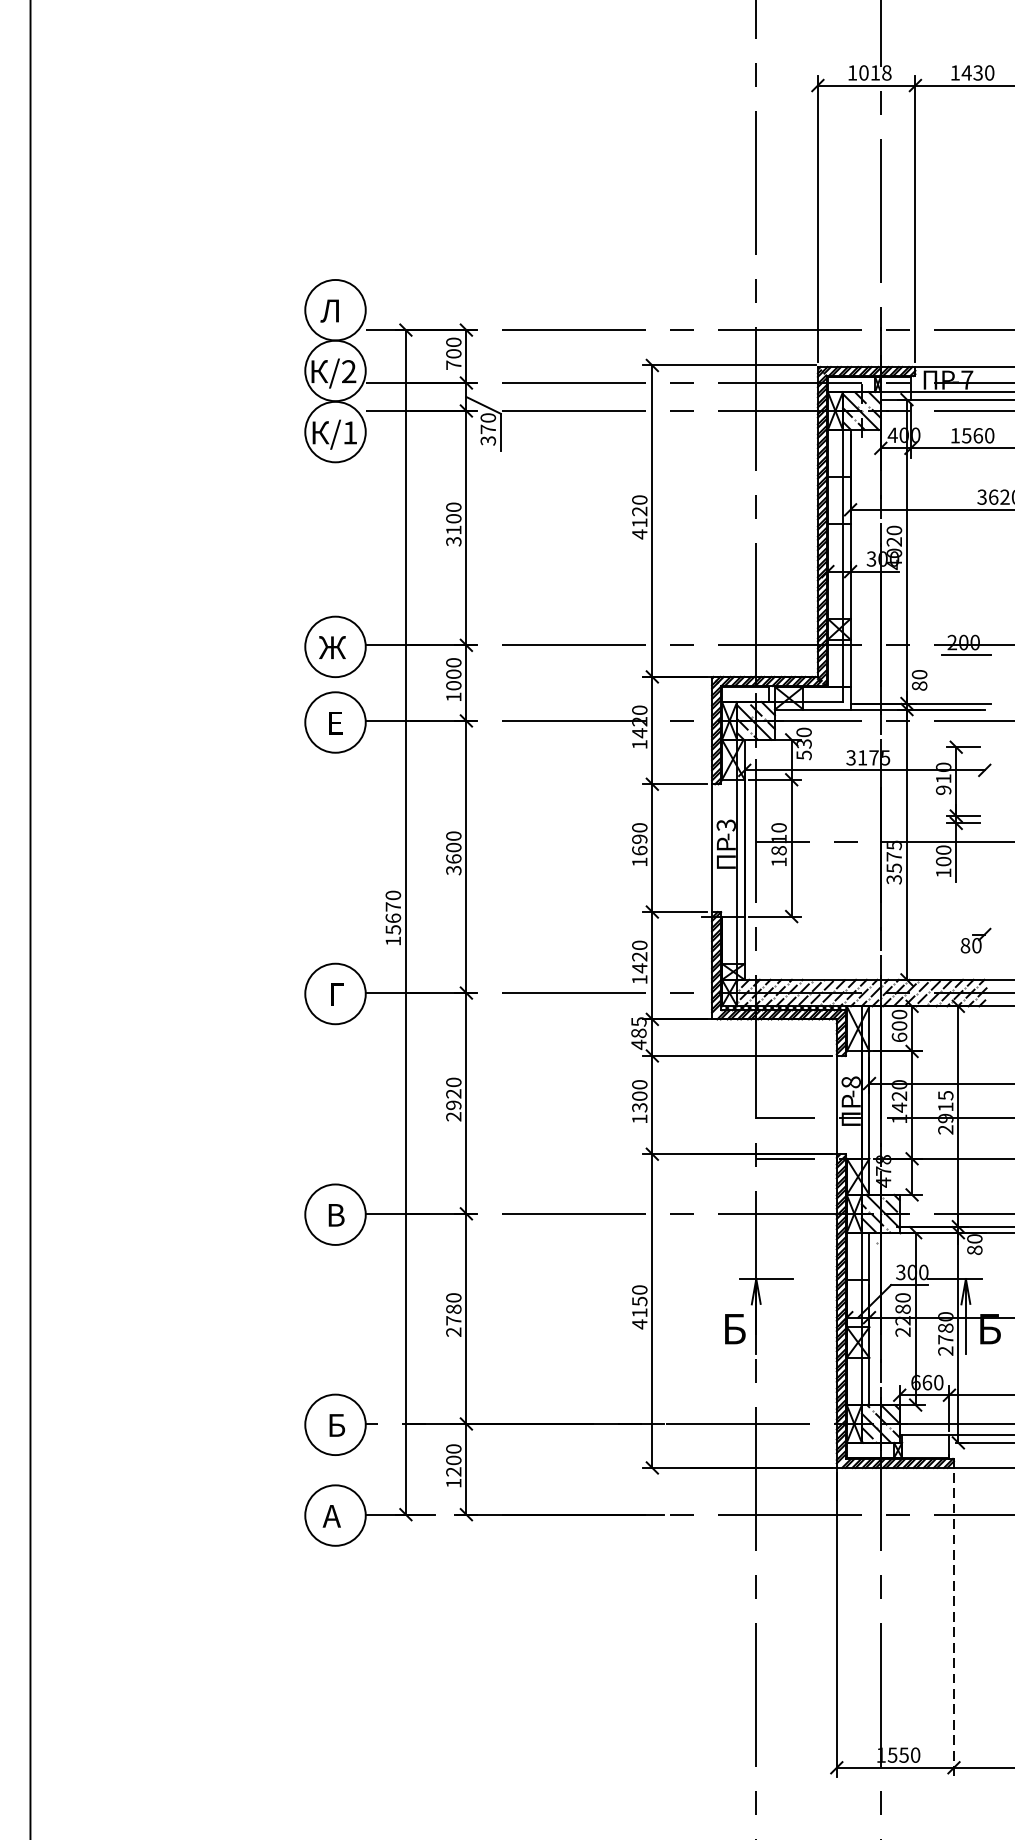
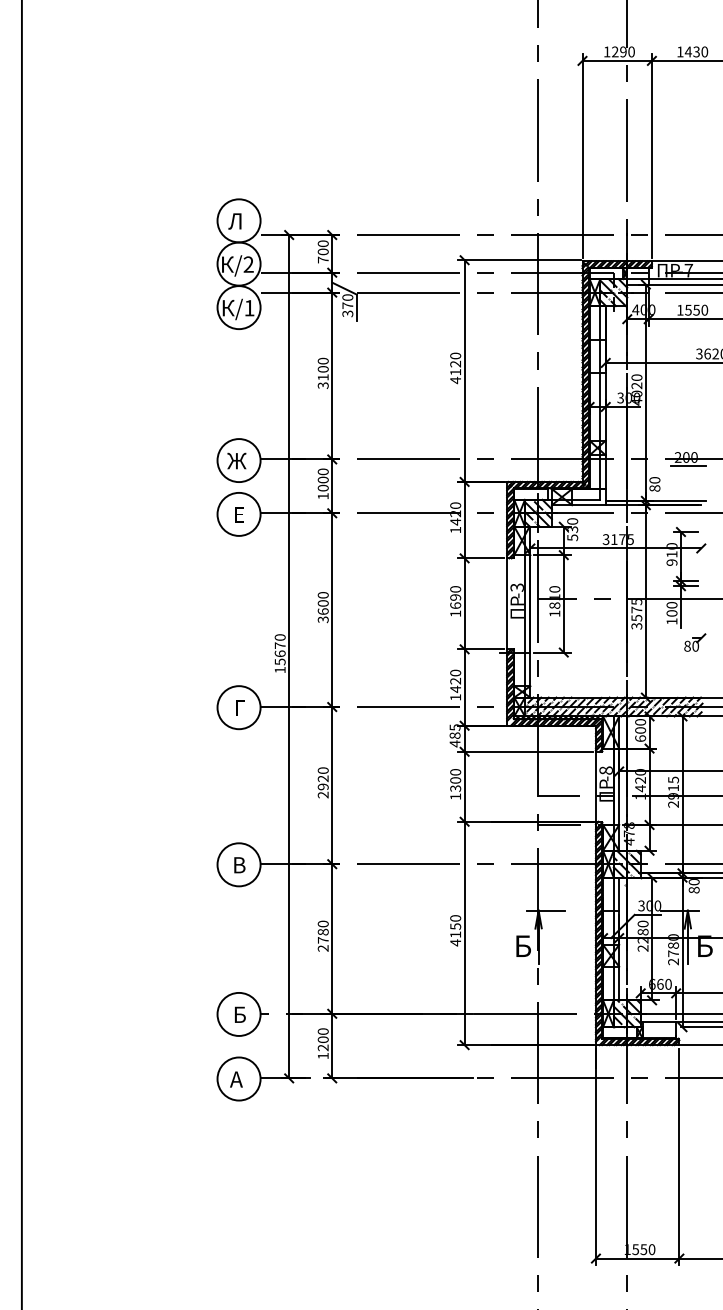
text: (875, 72) -> (623, 51), 1018 -> 1290
text: (978, 434) -> (696, 309), 1560 -> 1550
part: (976, 940) -> (695, 642), moved
line: (954, 1625) -> (679, 1157), dashed -> solid

